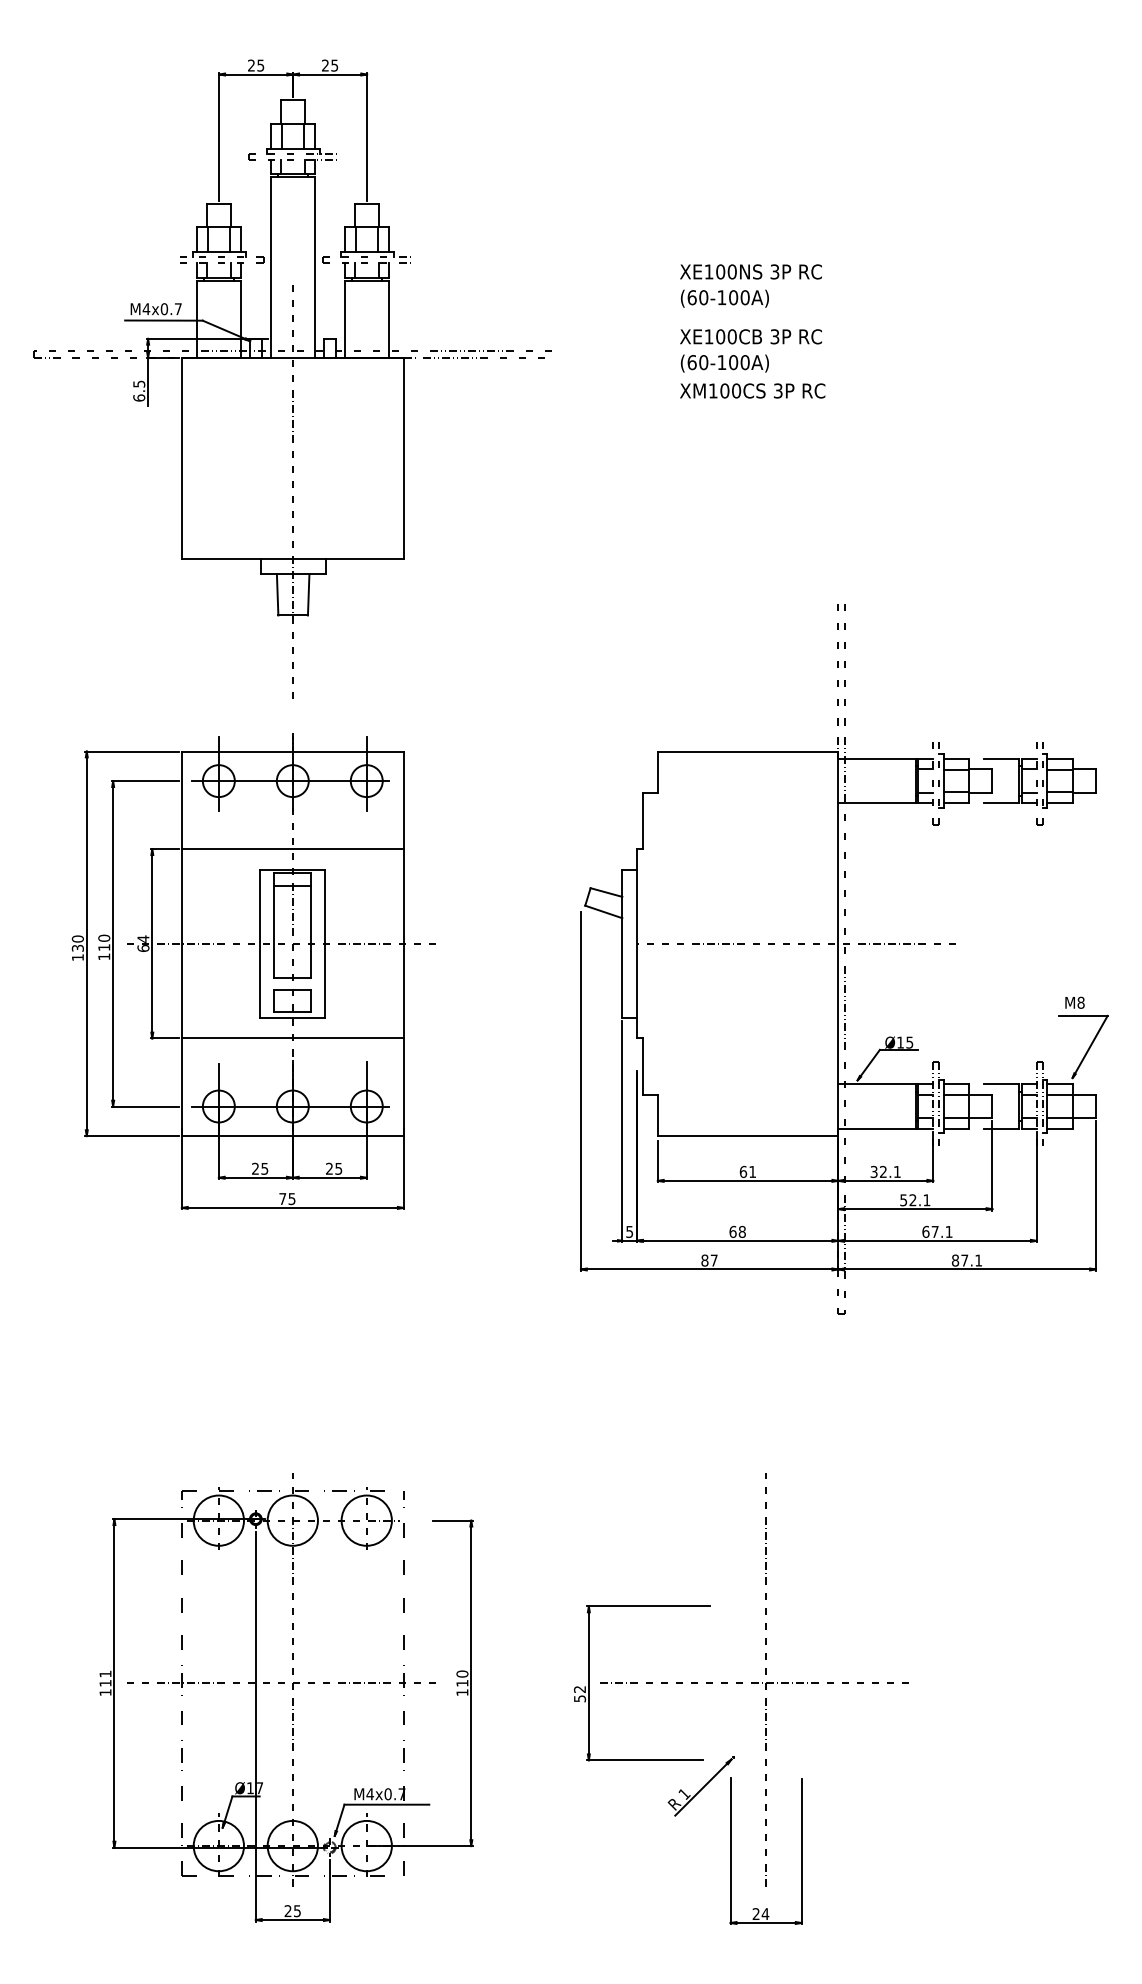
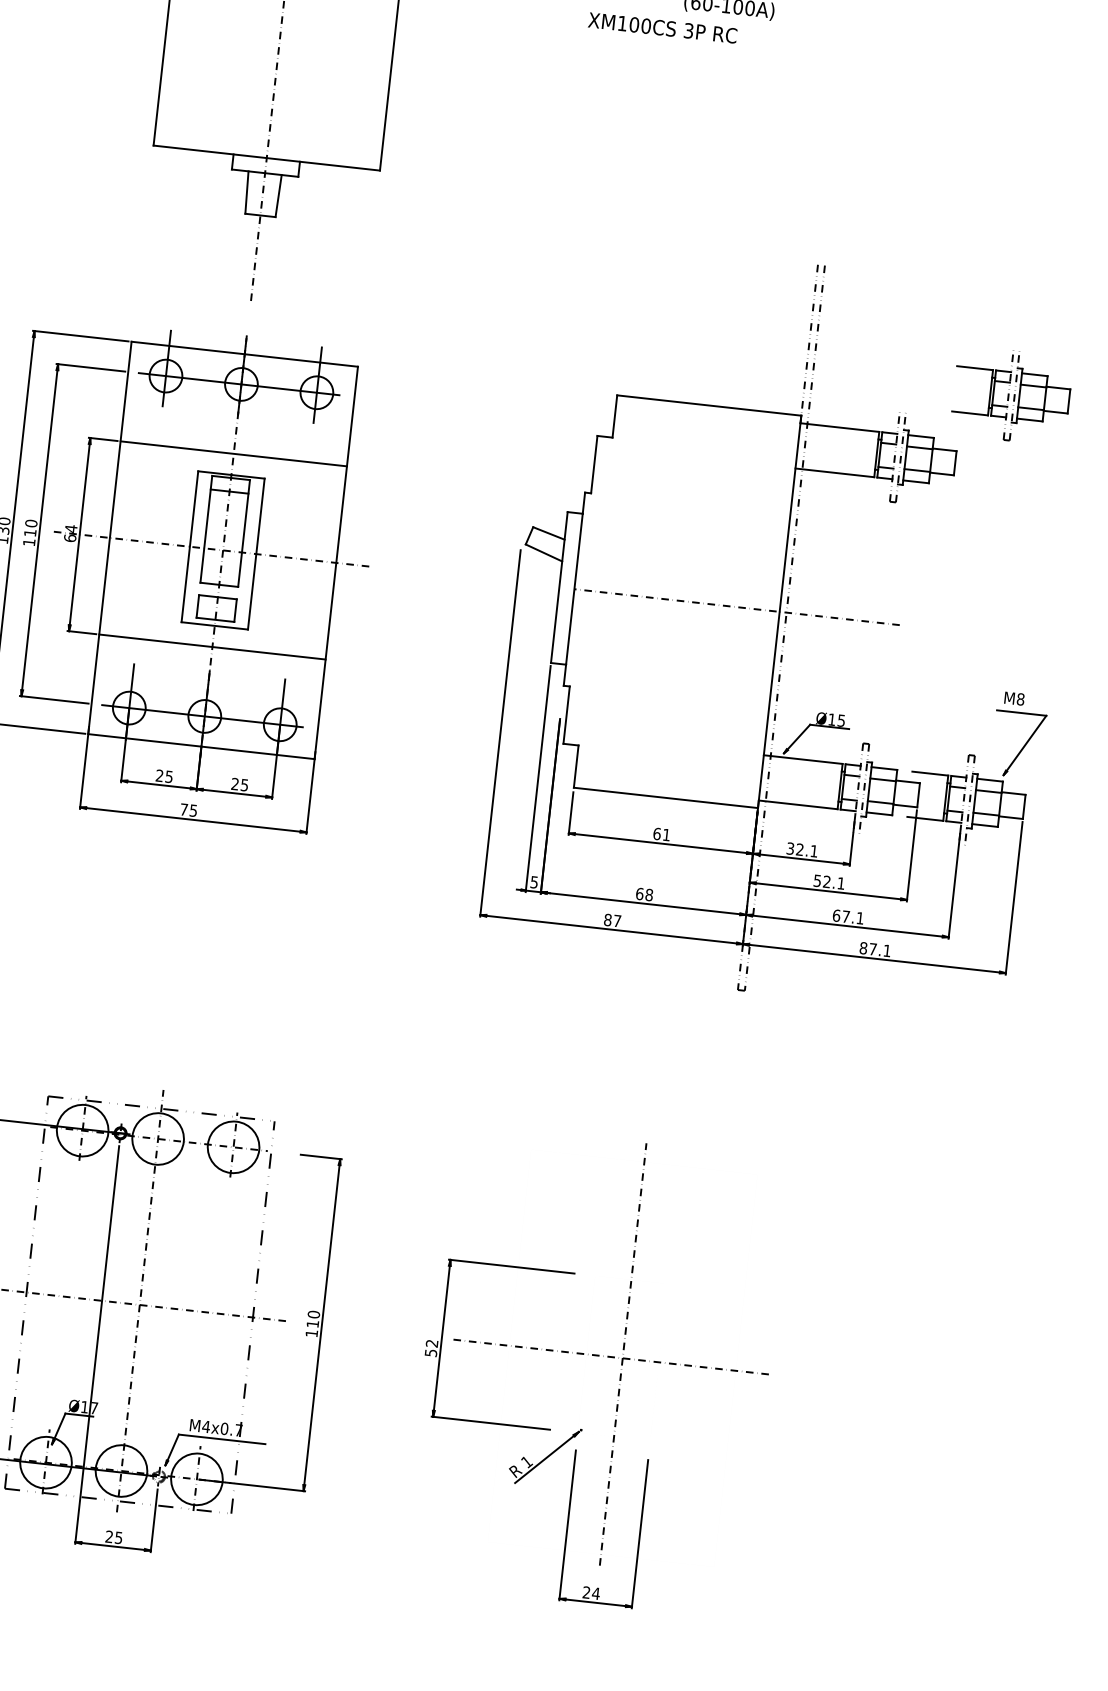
text: (752, 390) -> (662, 27), moved
part: (1039, 783) -> (1011, 397), moved

